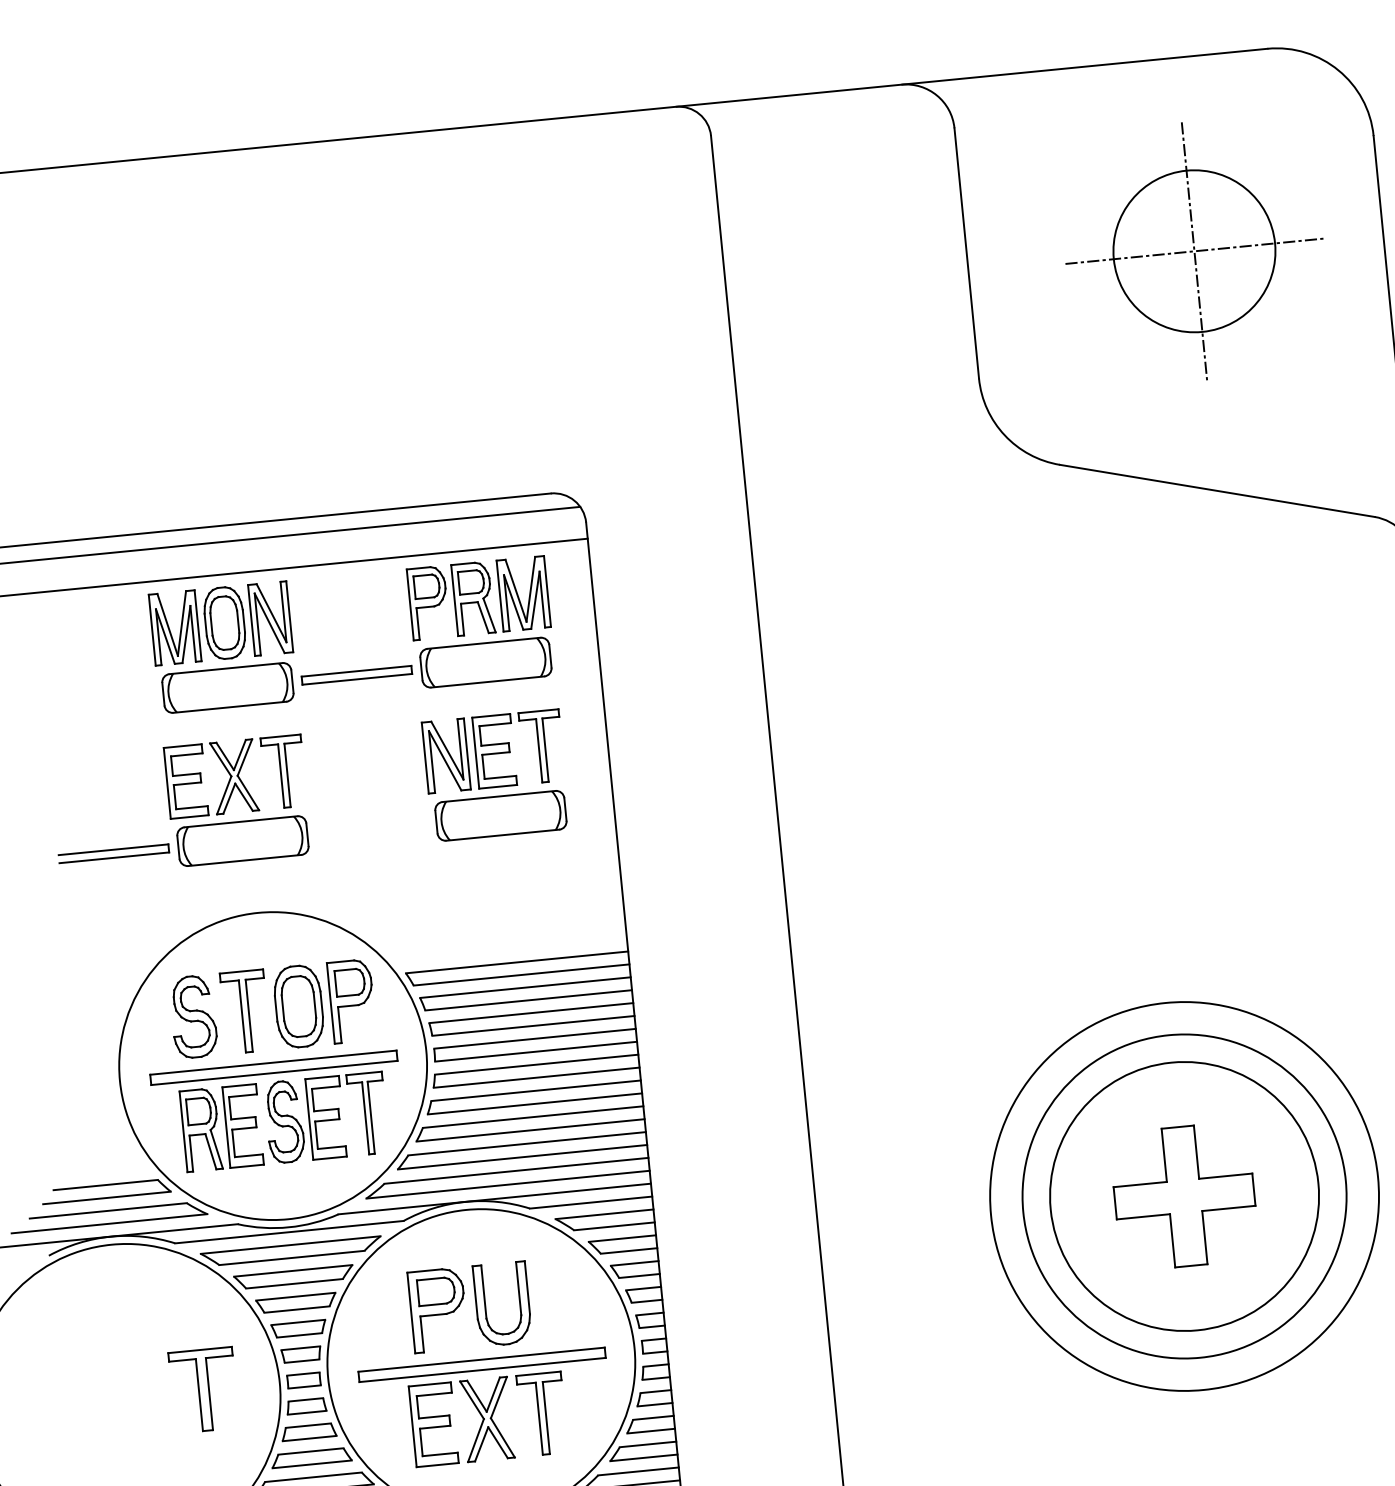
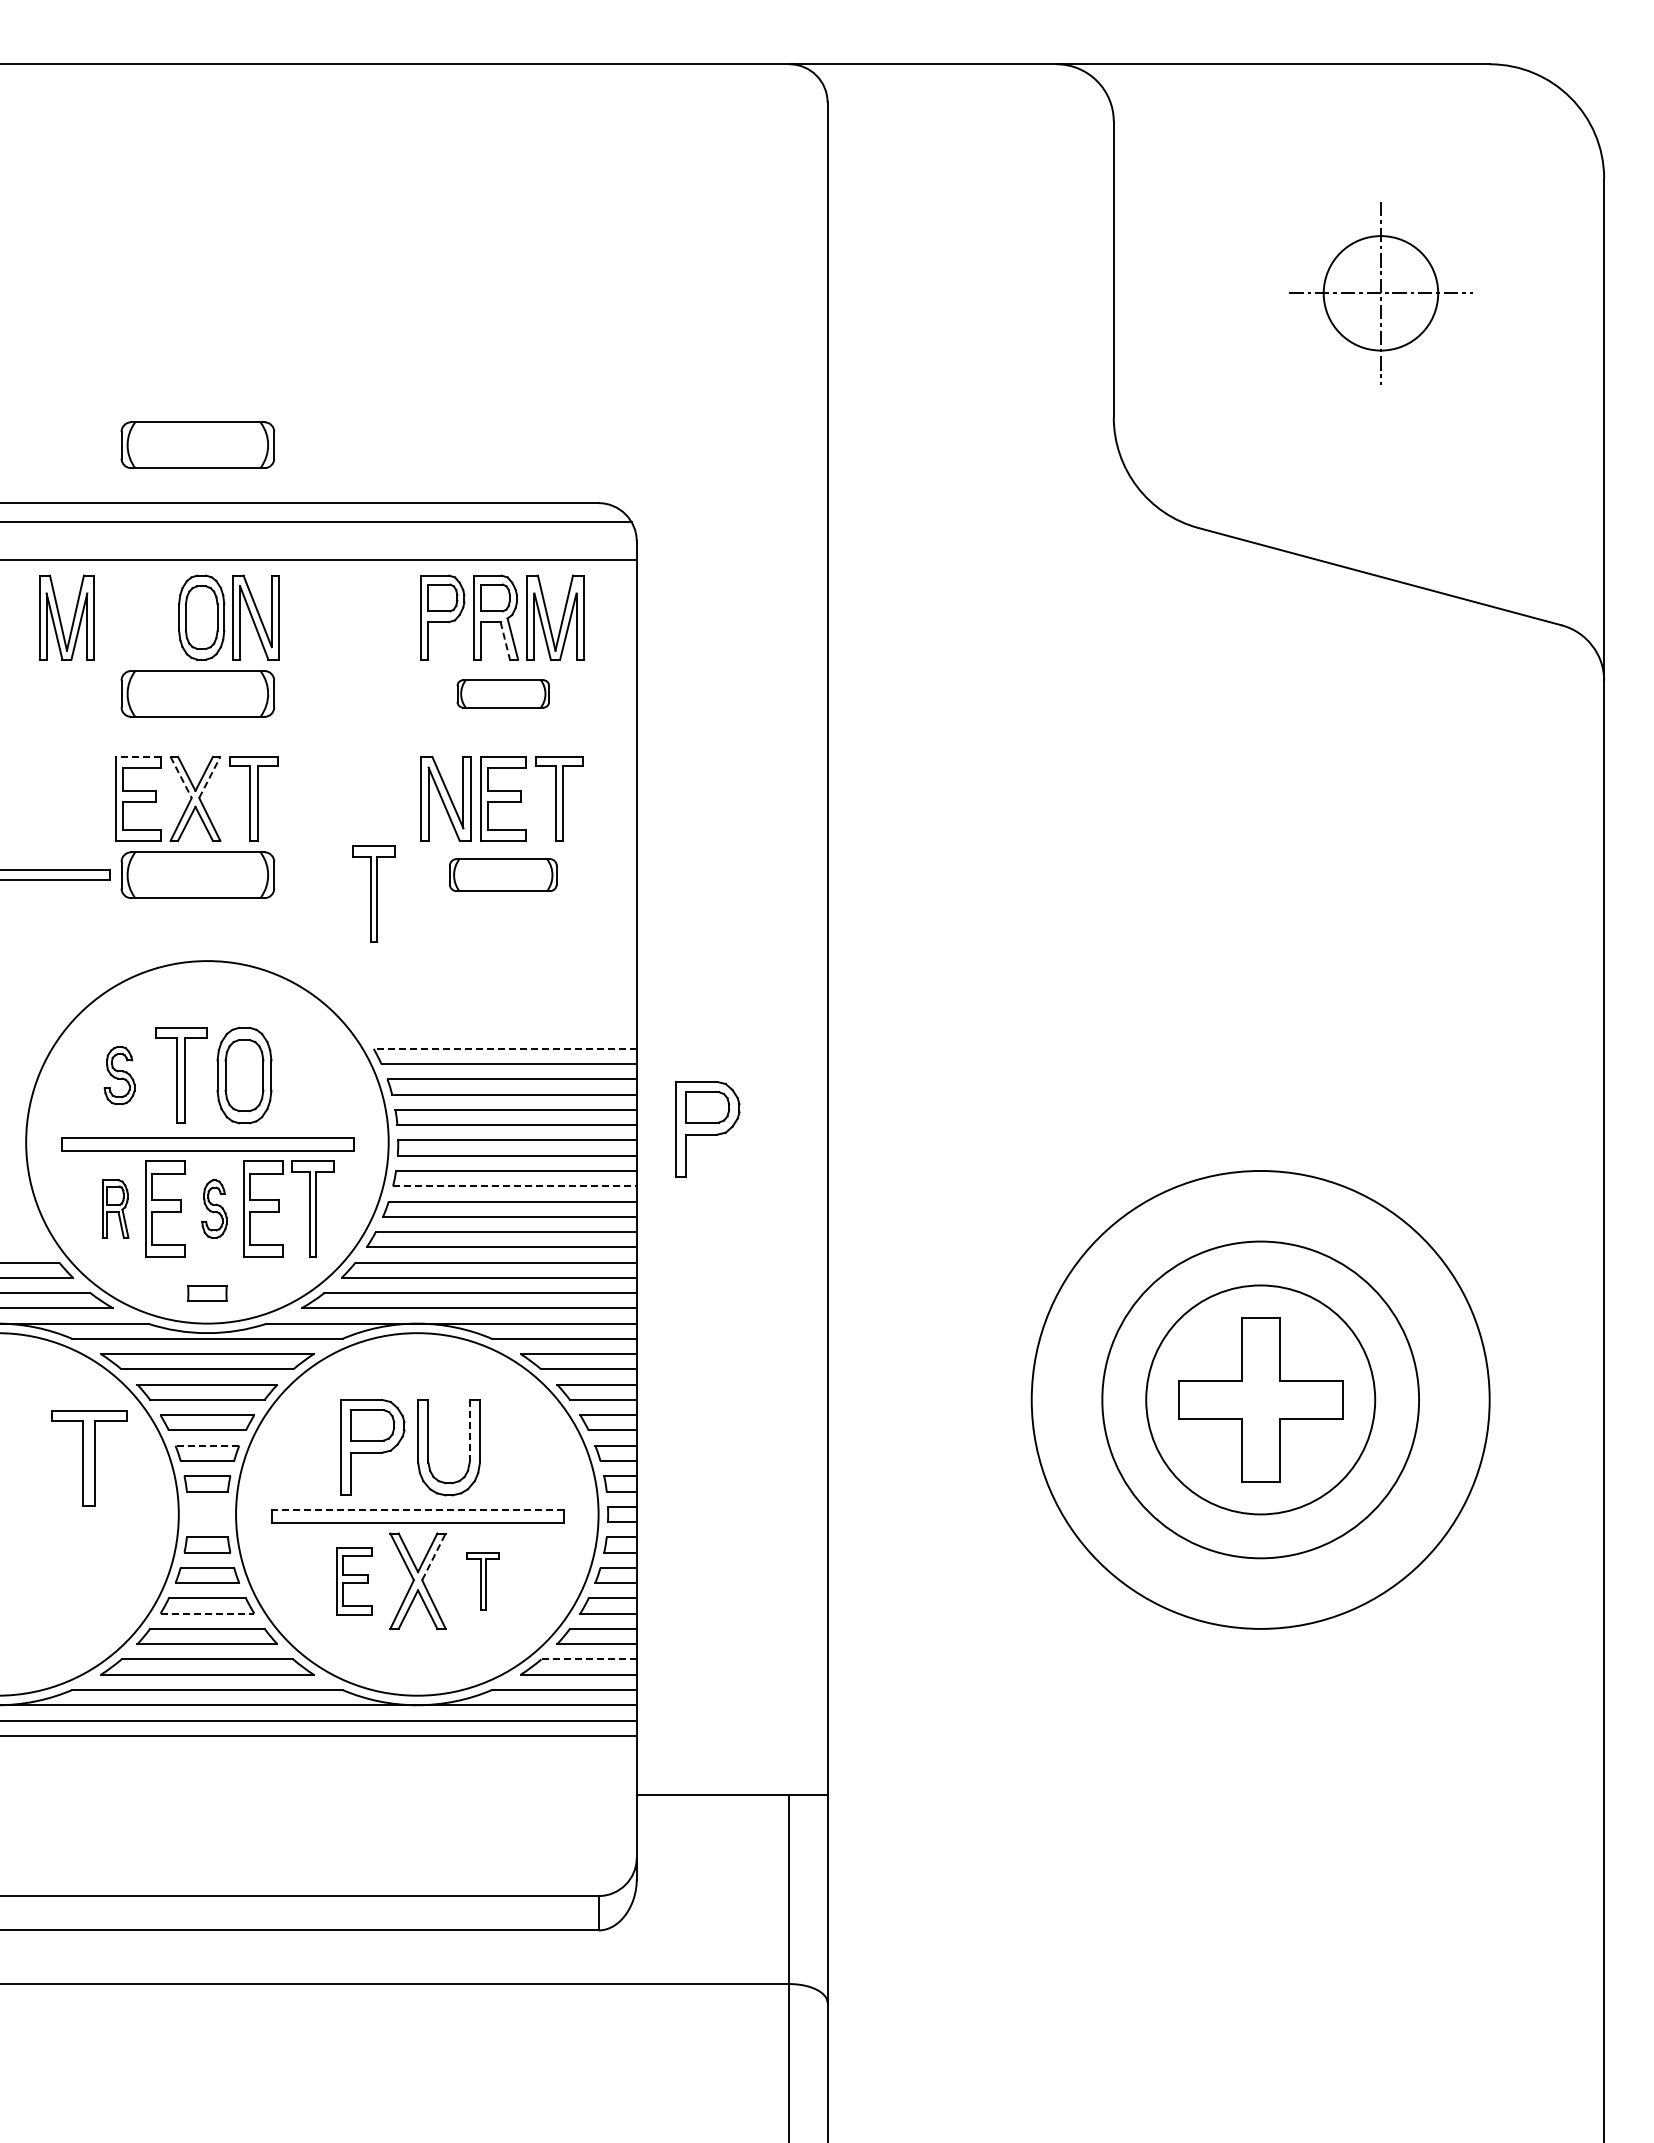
part: (1194, 251) -> (1380, 293), size x0.6
part: (206, 477) -> (197, 444), added
line: (483, 618) -> (505, 641), solid -> dashed
part: (174, 627) -> (66, 617), moved
part: (486, 662) -> (503, 693), size x0.6
part: (356, 674) -> (350, 693), removed
line: (182, 745) -> (137, 756), solid -> dashed
line: (245, 757) -> (210, 777), solid -> dashed
line: (221, 759) -> (181, 777), solid -> dashed
part: (501, 815) -> (503, 874), size x0.7
part: (392, 842) -> (373, 893), added
line: (516, 962) -> (504, 1048), solid -> dashed
part: (352, 1000) -> (307, 1074), removed
part: (694, 1013) -> (707, 1129), added
part: (193, 1016) -> (119, 1075), size x0.6
line: (536, 1077) -> (514, 1186), solid -> dashed
part: (284, 1121) -> (214, 1208), size x0.6
part: (200, 1129) -> (115, 1208), size x0.6
circle: (1184, 1196) -> (1260, 1399), size x0.6
line: (518, 1288) -> (469, 1431), solid -> dashed
line: (298, 1322) -> (207, 1445), solid -> dashed
line: (482, 1359) -> (418, 1510), solid -> dashed
part: (304, 1380) -> (207, 1293), moved
part: (204, 1390) -> (89, 1458), moved
line: (499, 1397) -> (434, 1556), solid -> dashed
part: (541, 1414) -> (482, 1581), size x0.6
part: (433, 1425) -> (354, 1581), size x0.7
line: (312, 1464) -> (207, 1613), solid -> dashed
line: (638, 1471) -> (589, 1659), solid -> dashed

